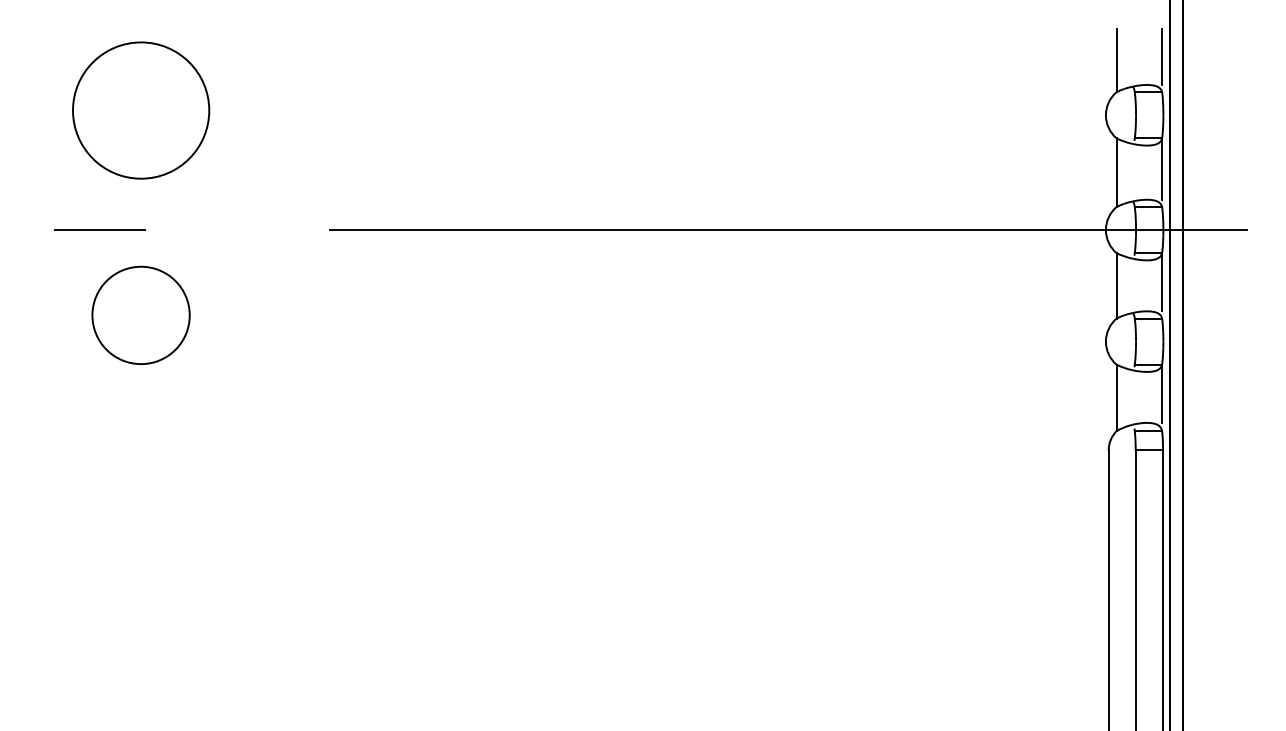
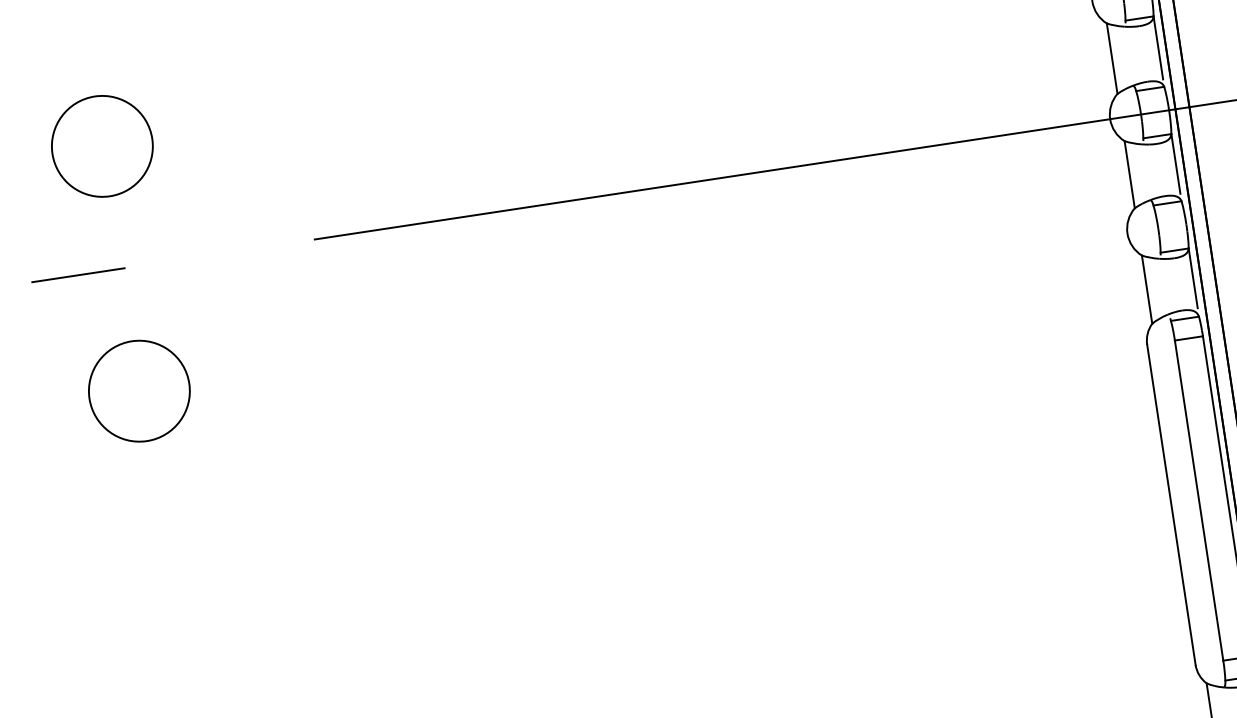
circle: (140, 110) -> (101, 146), size x0.71
circle: (140, 314) -> (138, 390), moved

